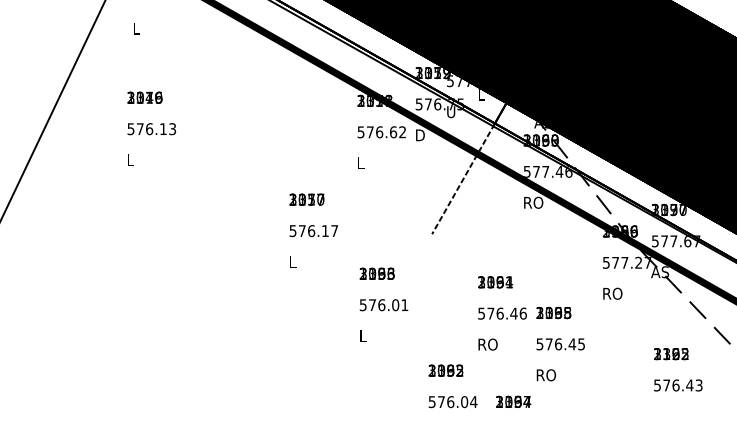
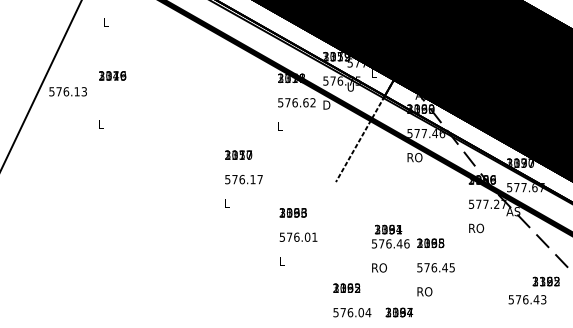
text: (151, 129) -> (67, 92), moved
text: (495, 282) -> (388, 229), moved
text: (671, 354) -> (546, 281), moved

